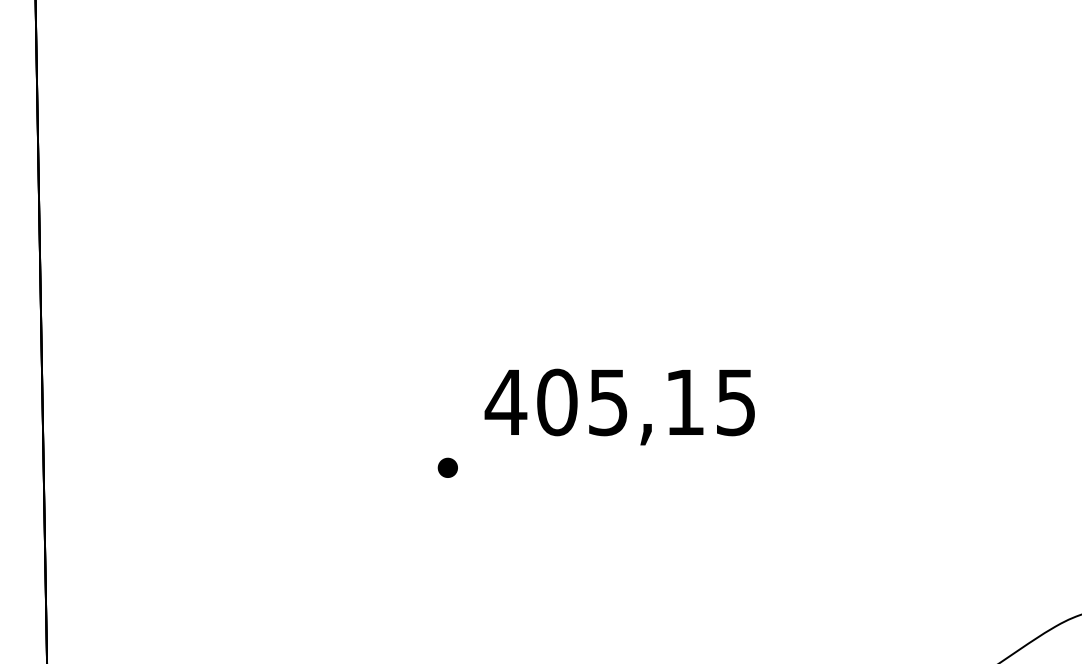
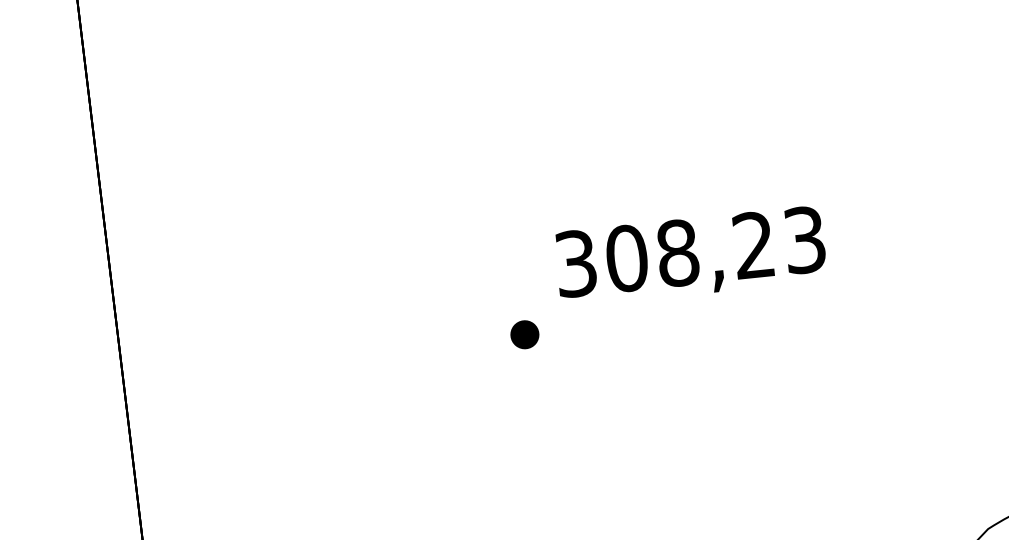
text: (619, 402) -> (688, 252), 405,15 -> 308,23
part: (447, 467) -> (524, 334), size x1.43

